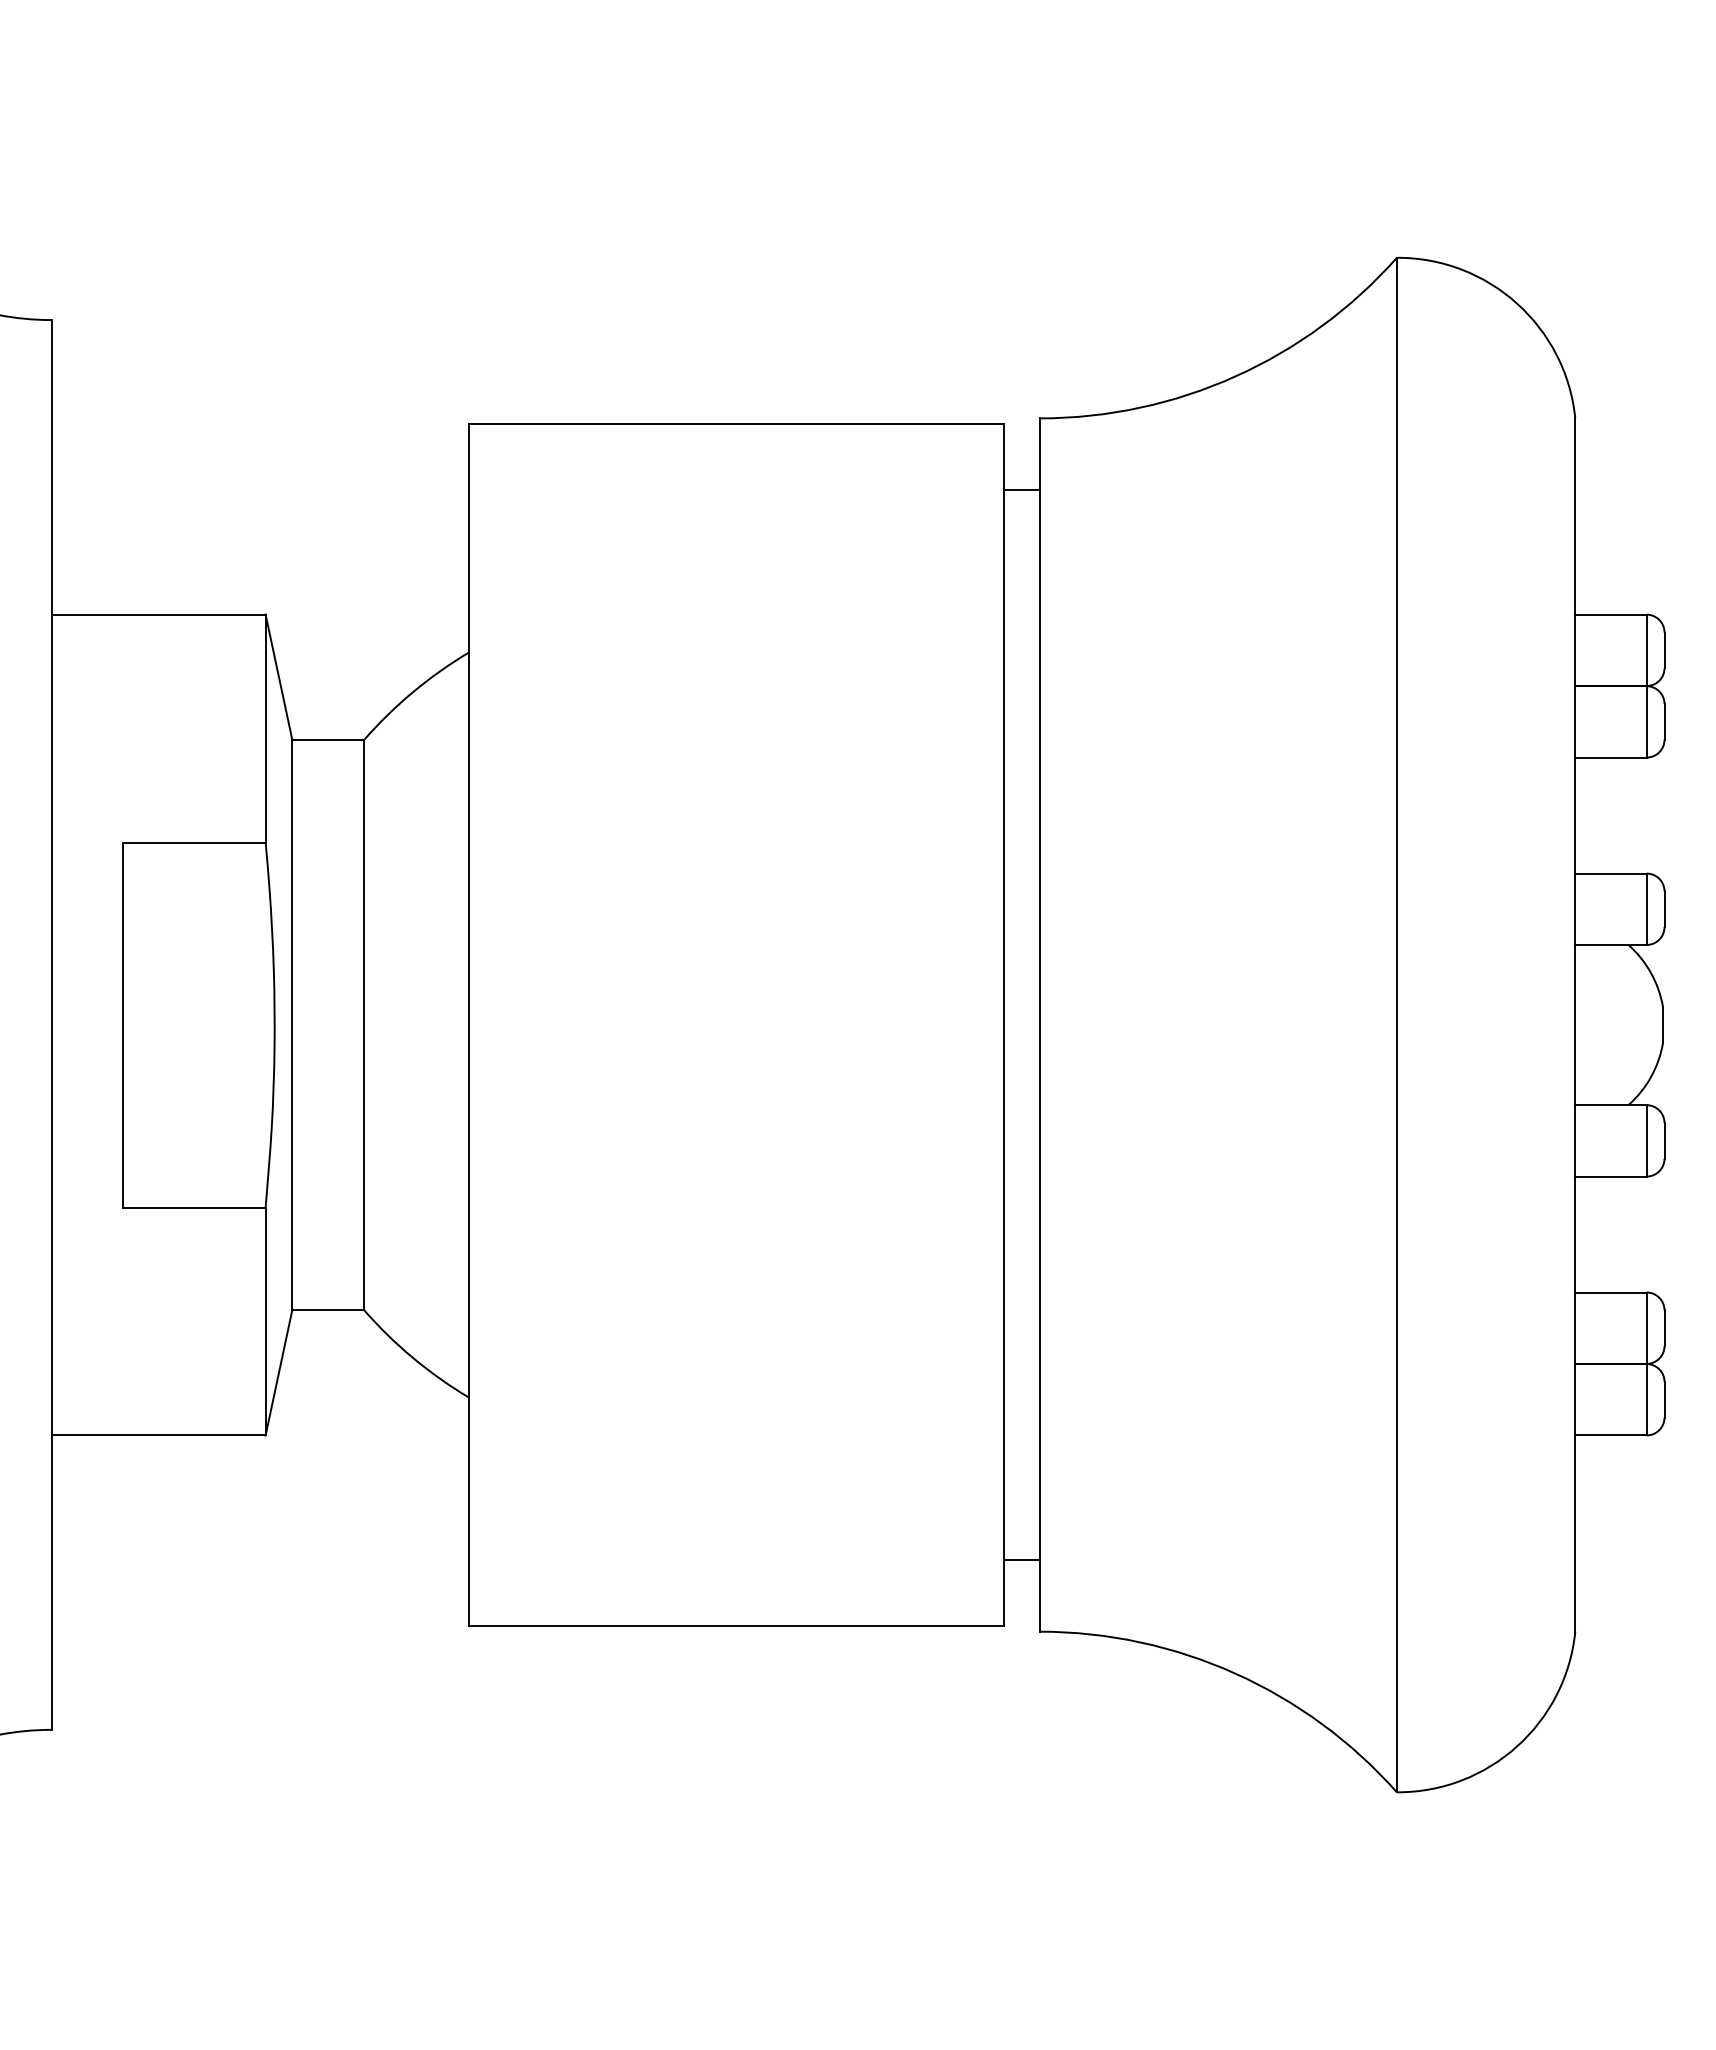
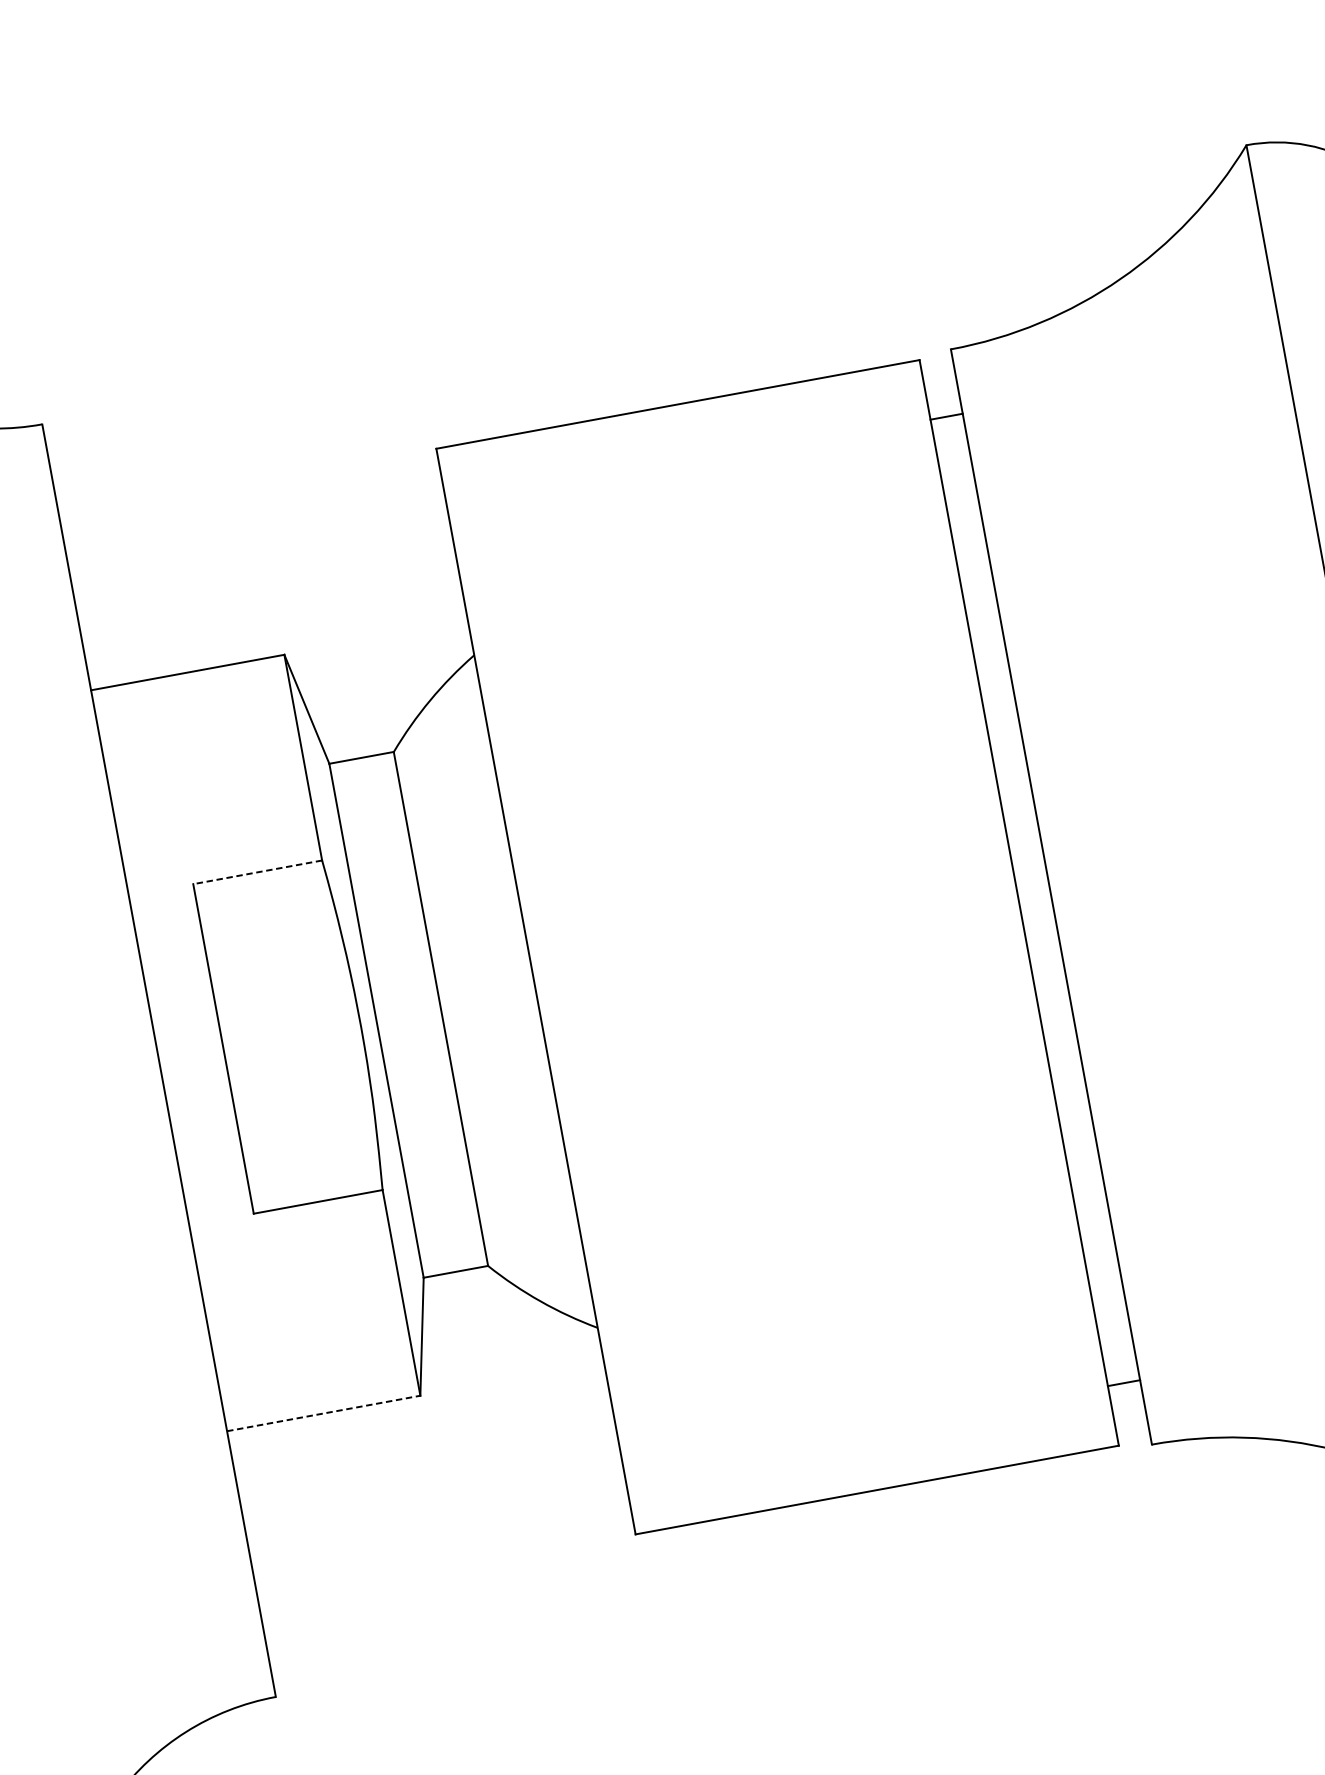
line: (193, 842) -> (257, 872), solid -> dashed
line: (159, 1435) -> (324, 1413), solid -> dashed

